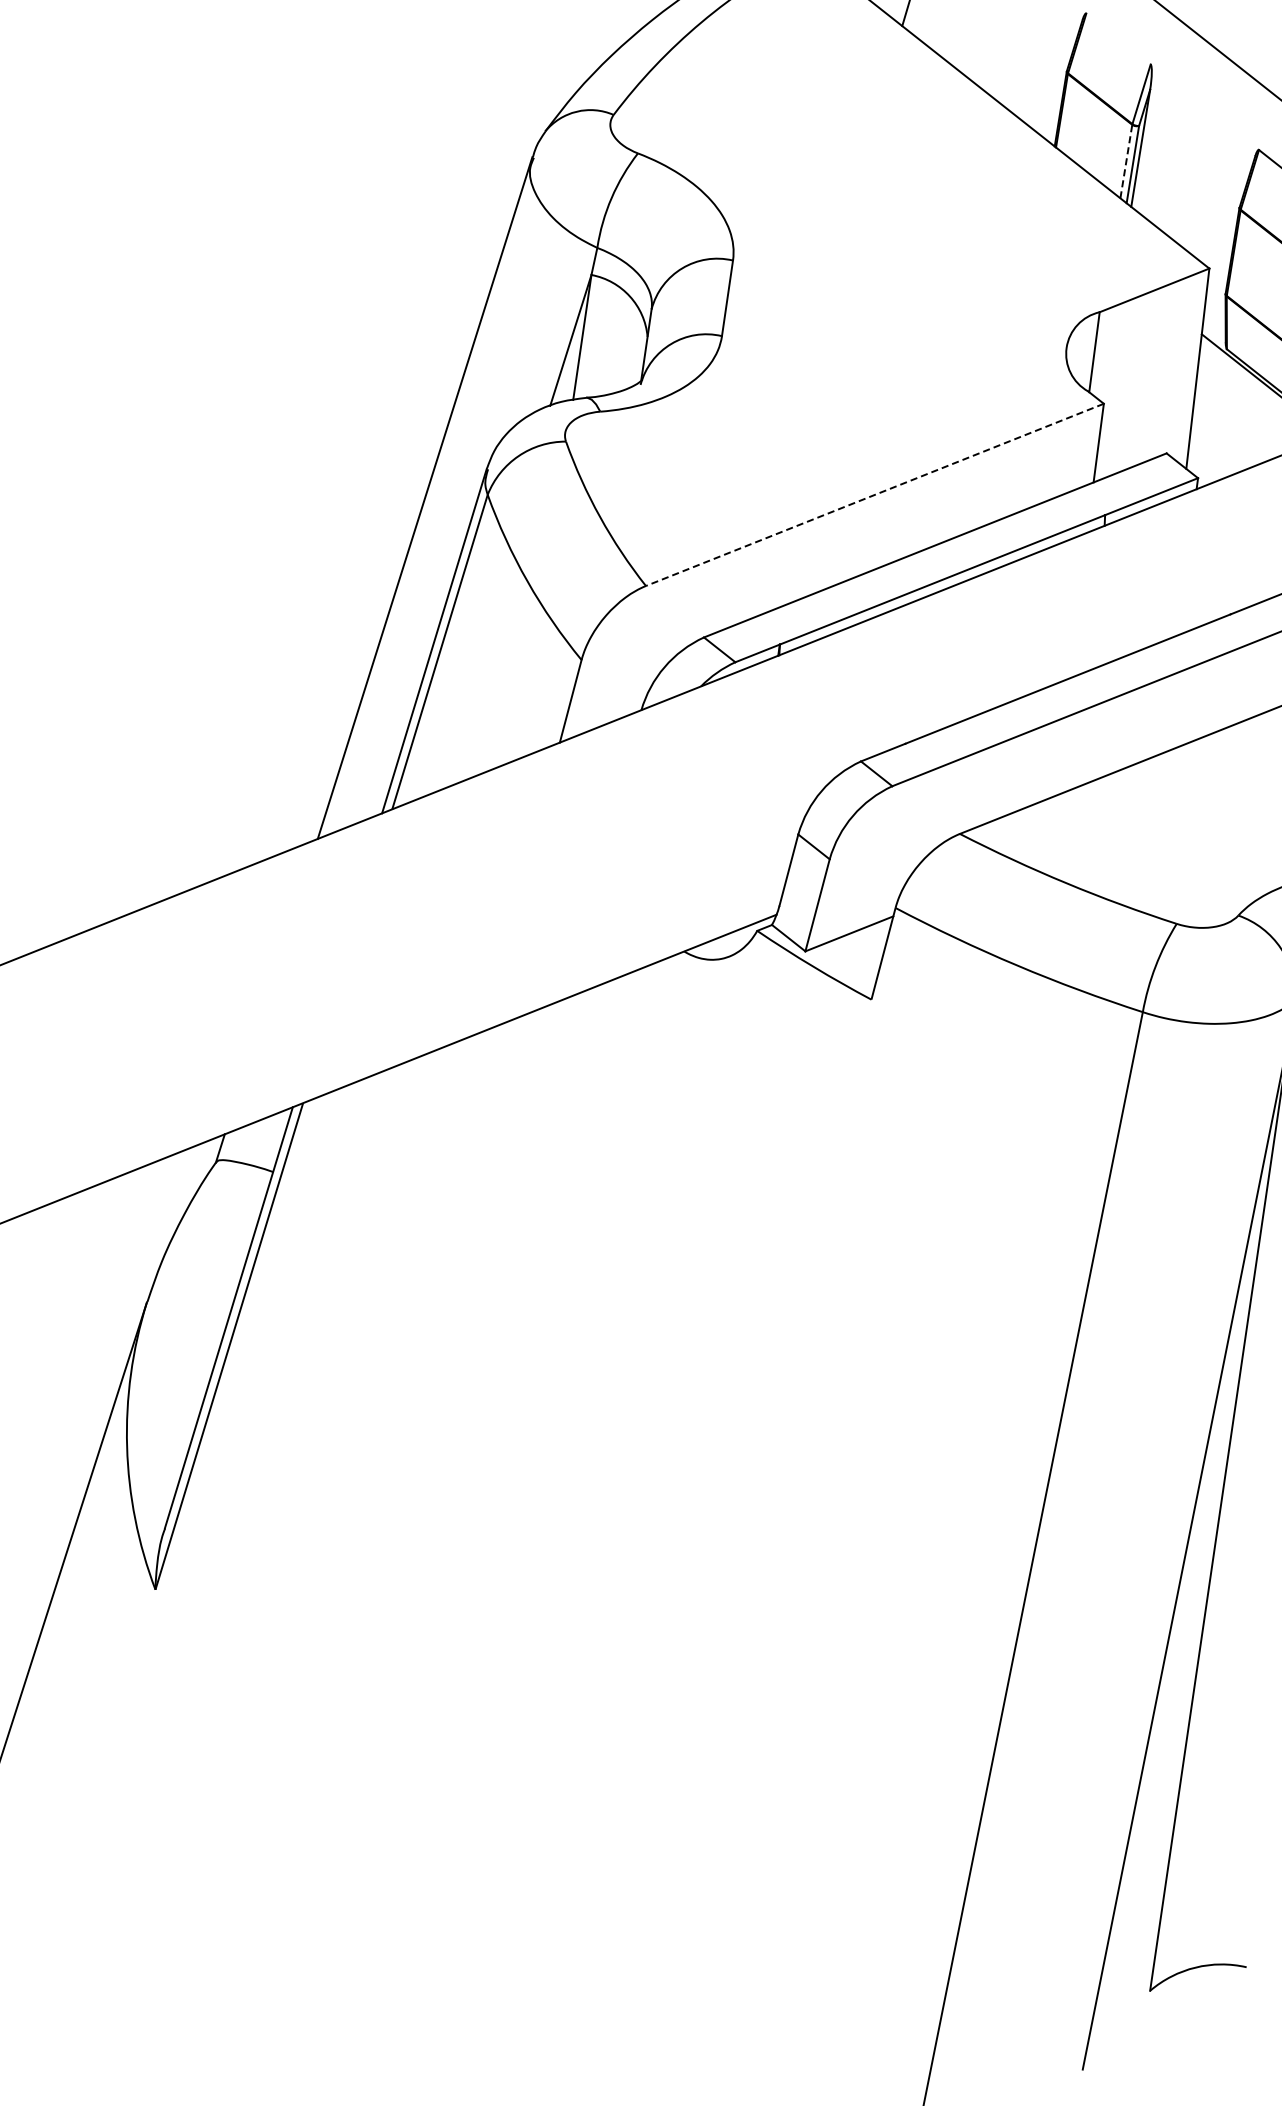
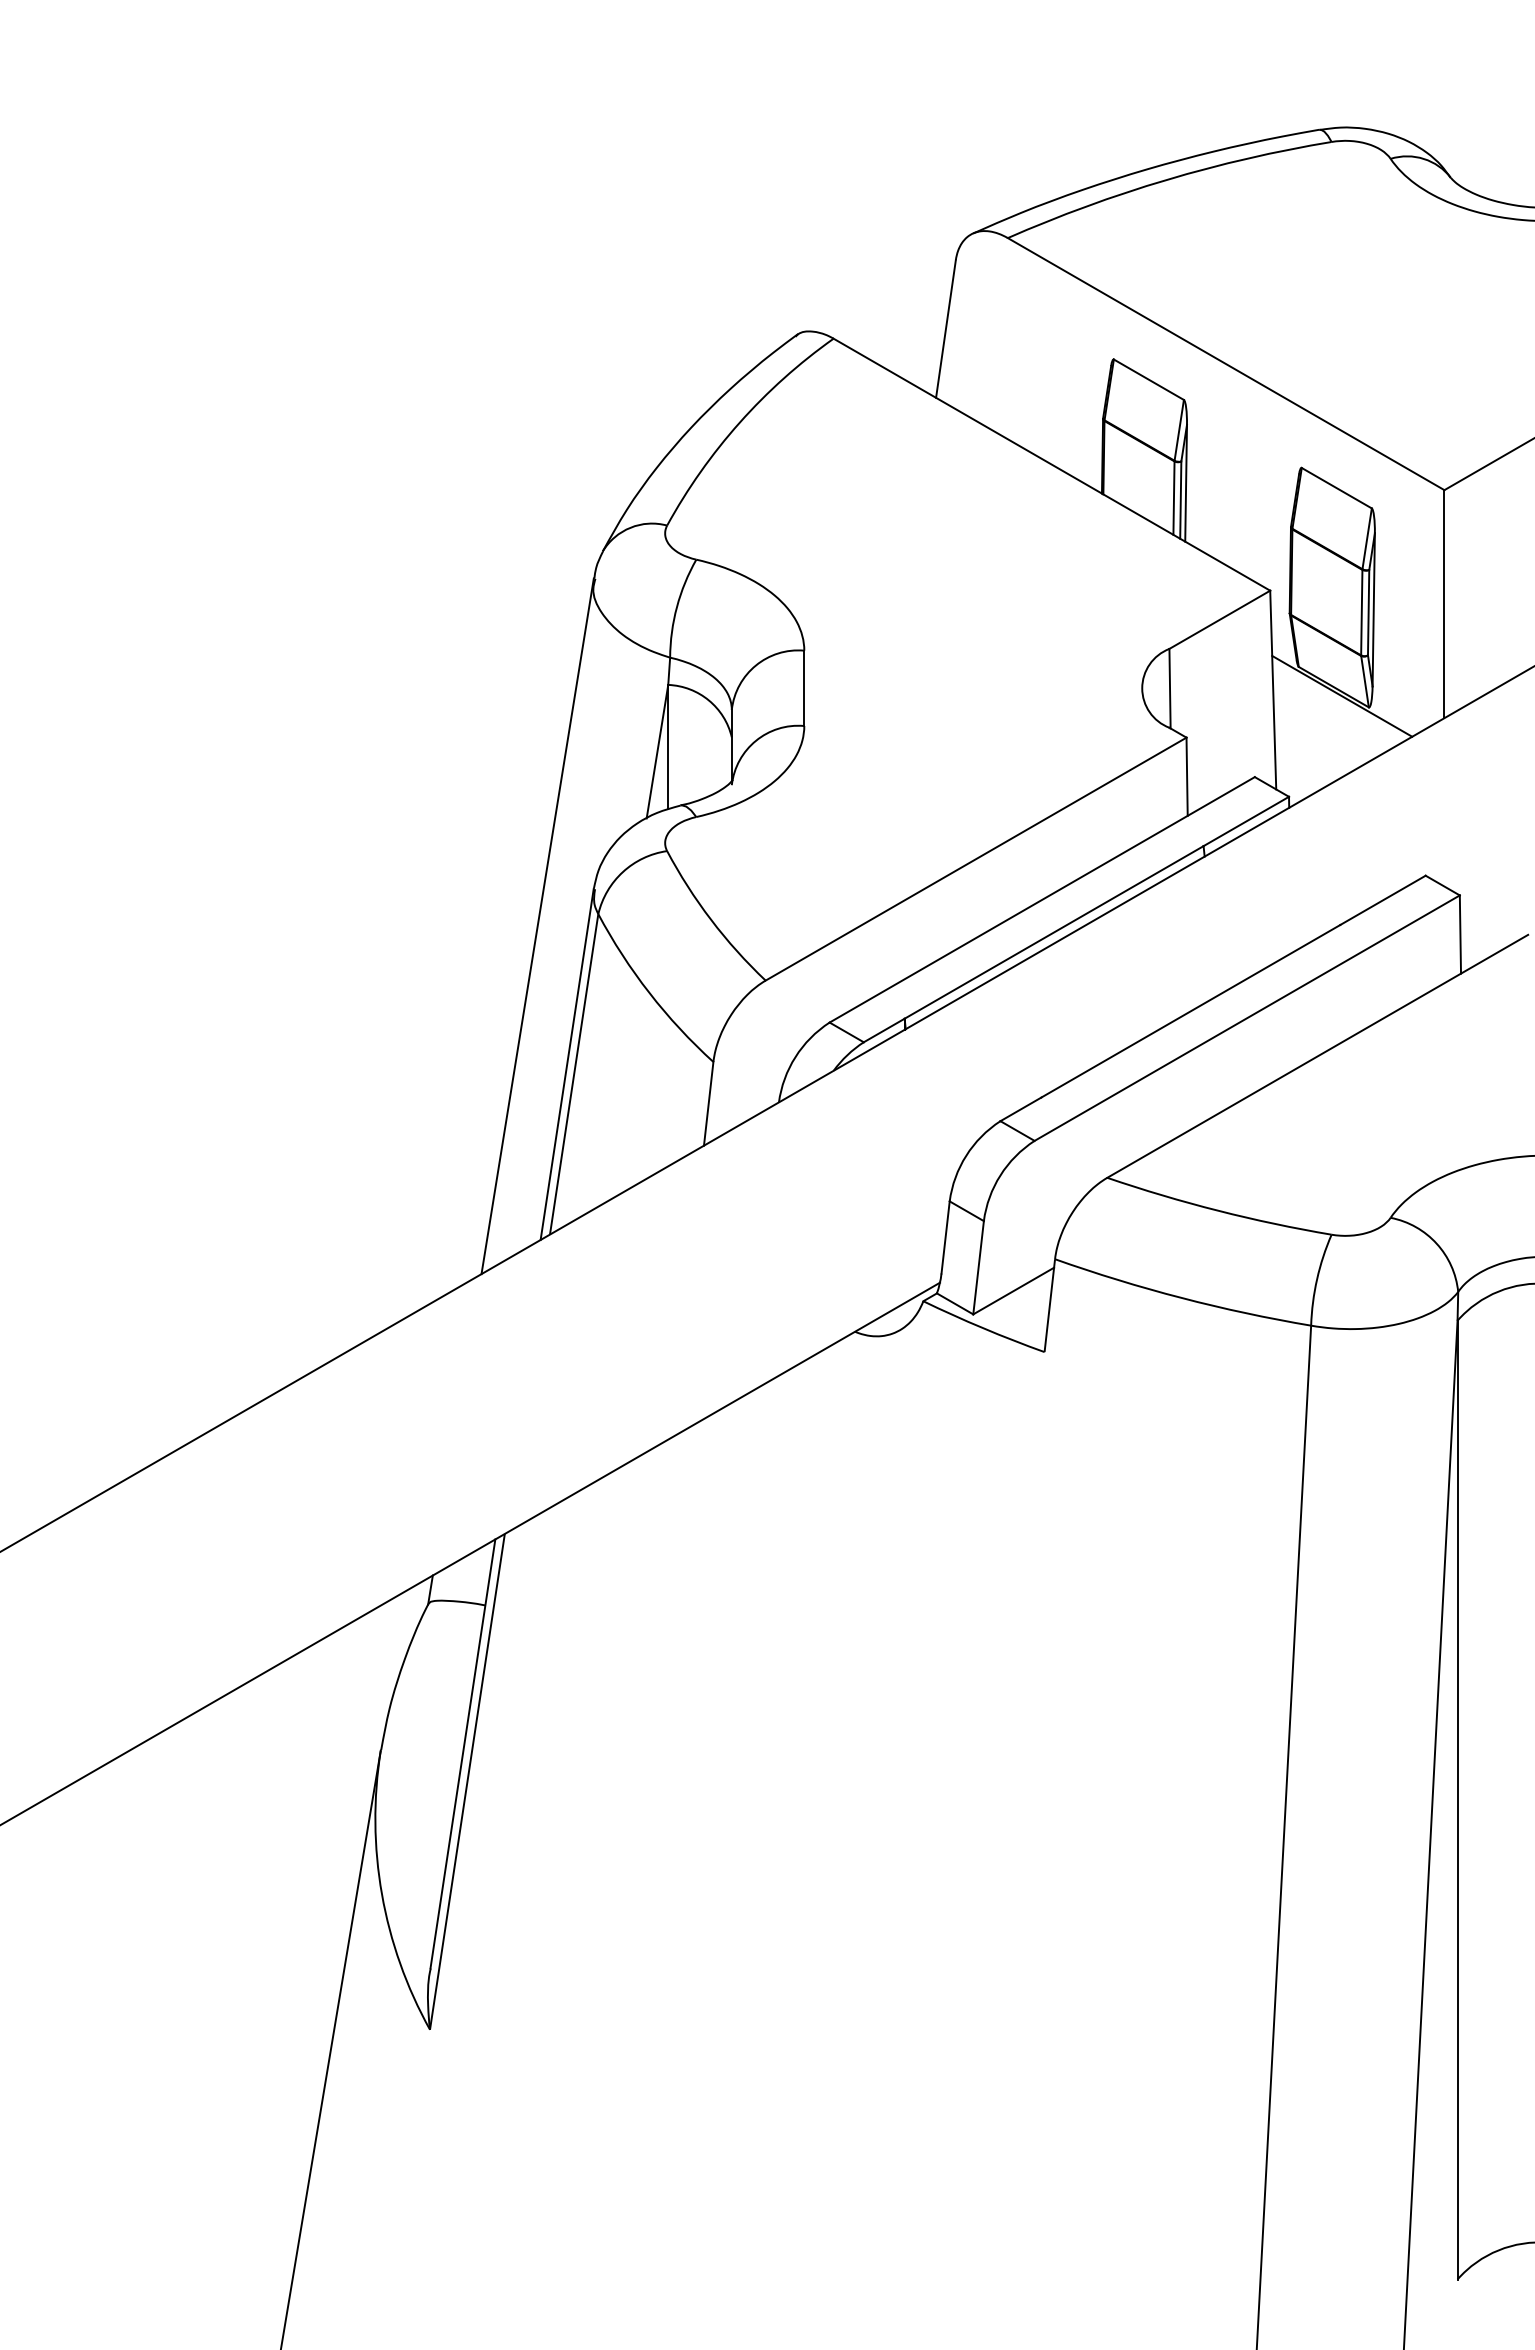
line: (1118, 38) -> (1148, 379), added
line: (1125, 161) -> (1173, 498), dashed -> solid
line: (875, 495) -> (976, 859), dashed -> solid

